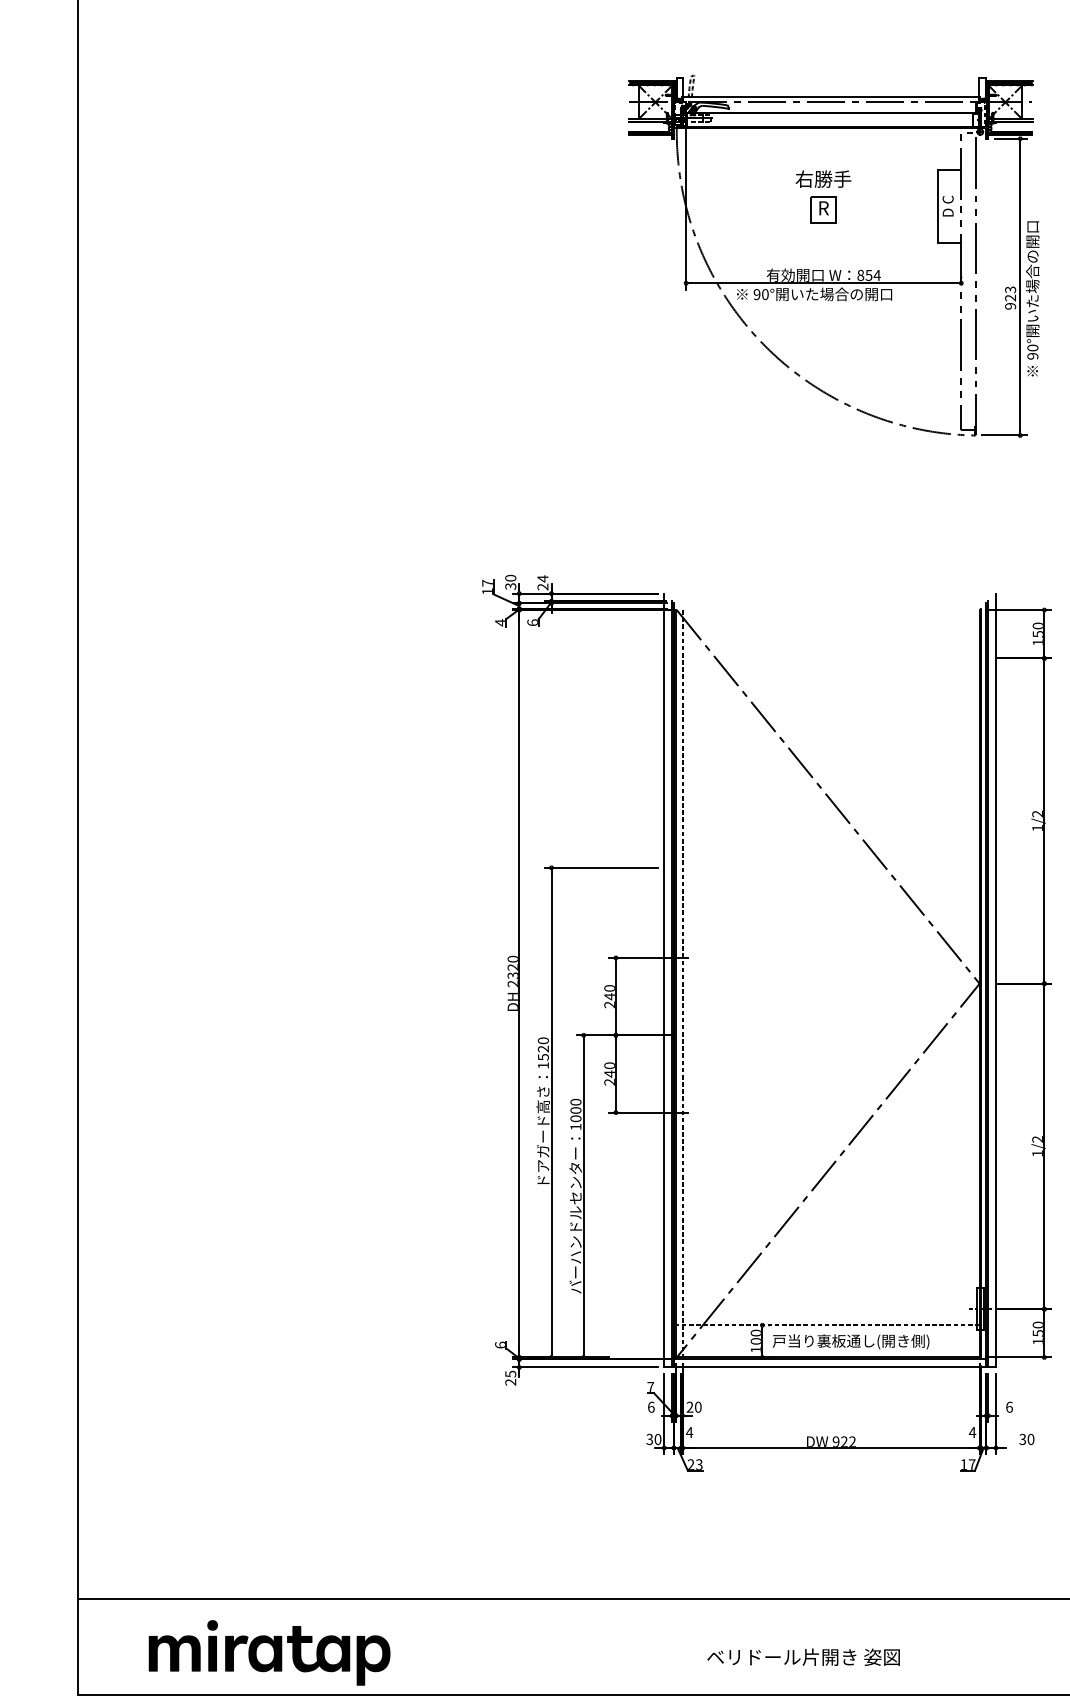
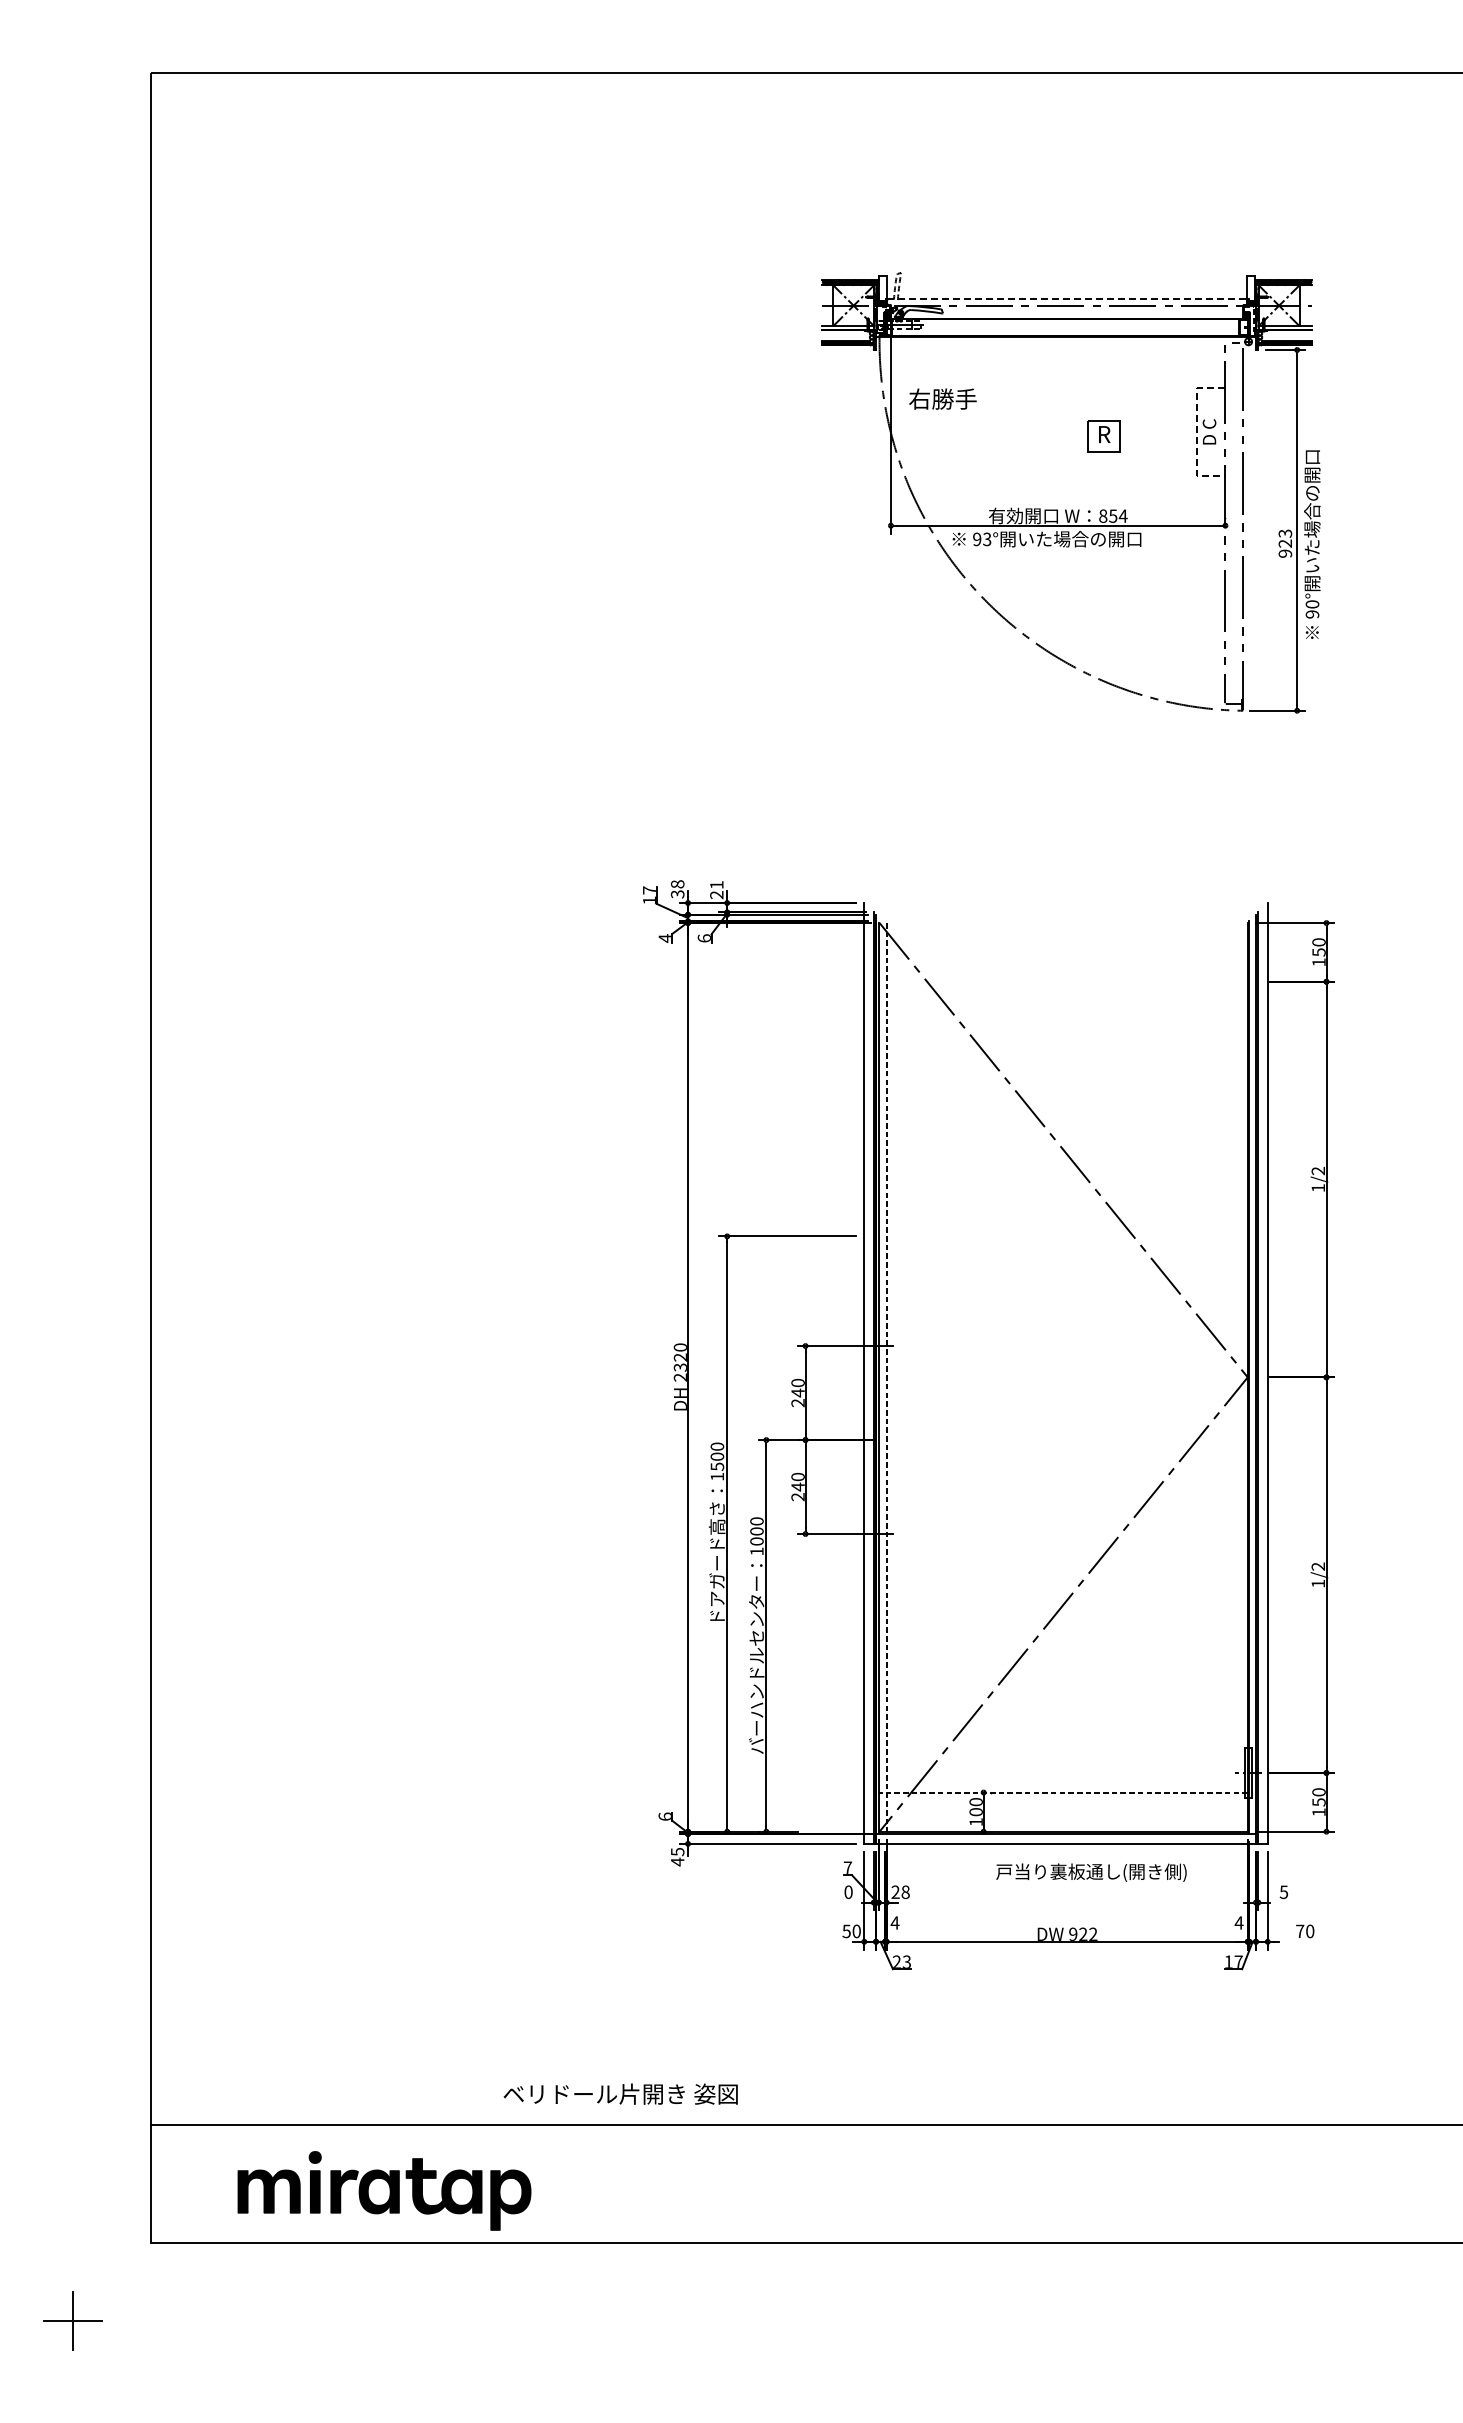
line: (832, 97) -> (1068, 299), solid -> dashed
text: (823, 178) -> (942, 398), moved
line: (938, 206) -> (1197, 432), solid -> dashed
part: (823, 209) -> (1103, 436), moved
text: (765, 294) -> (987, 539), 90° -> 93°
text: (510, 578) -> (677, 884), 30 -> 38
text: (542, 578) -> (716, 884), 24 -> 21
text: (543, 1048) -> (717, 1456), 1520 -> 1500
text: (851, 1341) -> (1091, 1872), moved
text: (510, 1381) -> (677, 1861), 25 -> 45
text: (651, 1406) -> (848, 1891), 6 -> 0
text: (1009, 1406) -> (1283, 1891), 6 -> 5
text: (698, 1407) -> (905, 1892), 20 -> 28
text: (649, 1438) -> (846, 1930), 30 -> 50
text: (1023, 1439) -> (1300, 1931), 30 -> 70
text: (803, 1656) -> (620, 2093), moved

